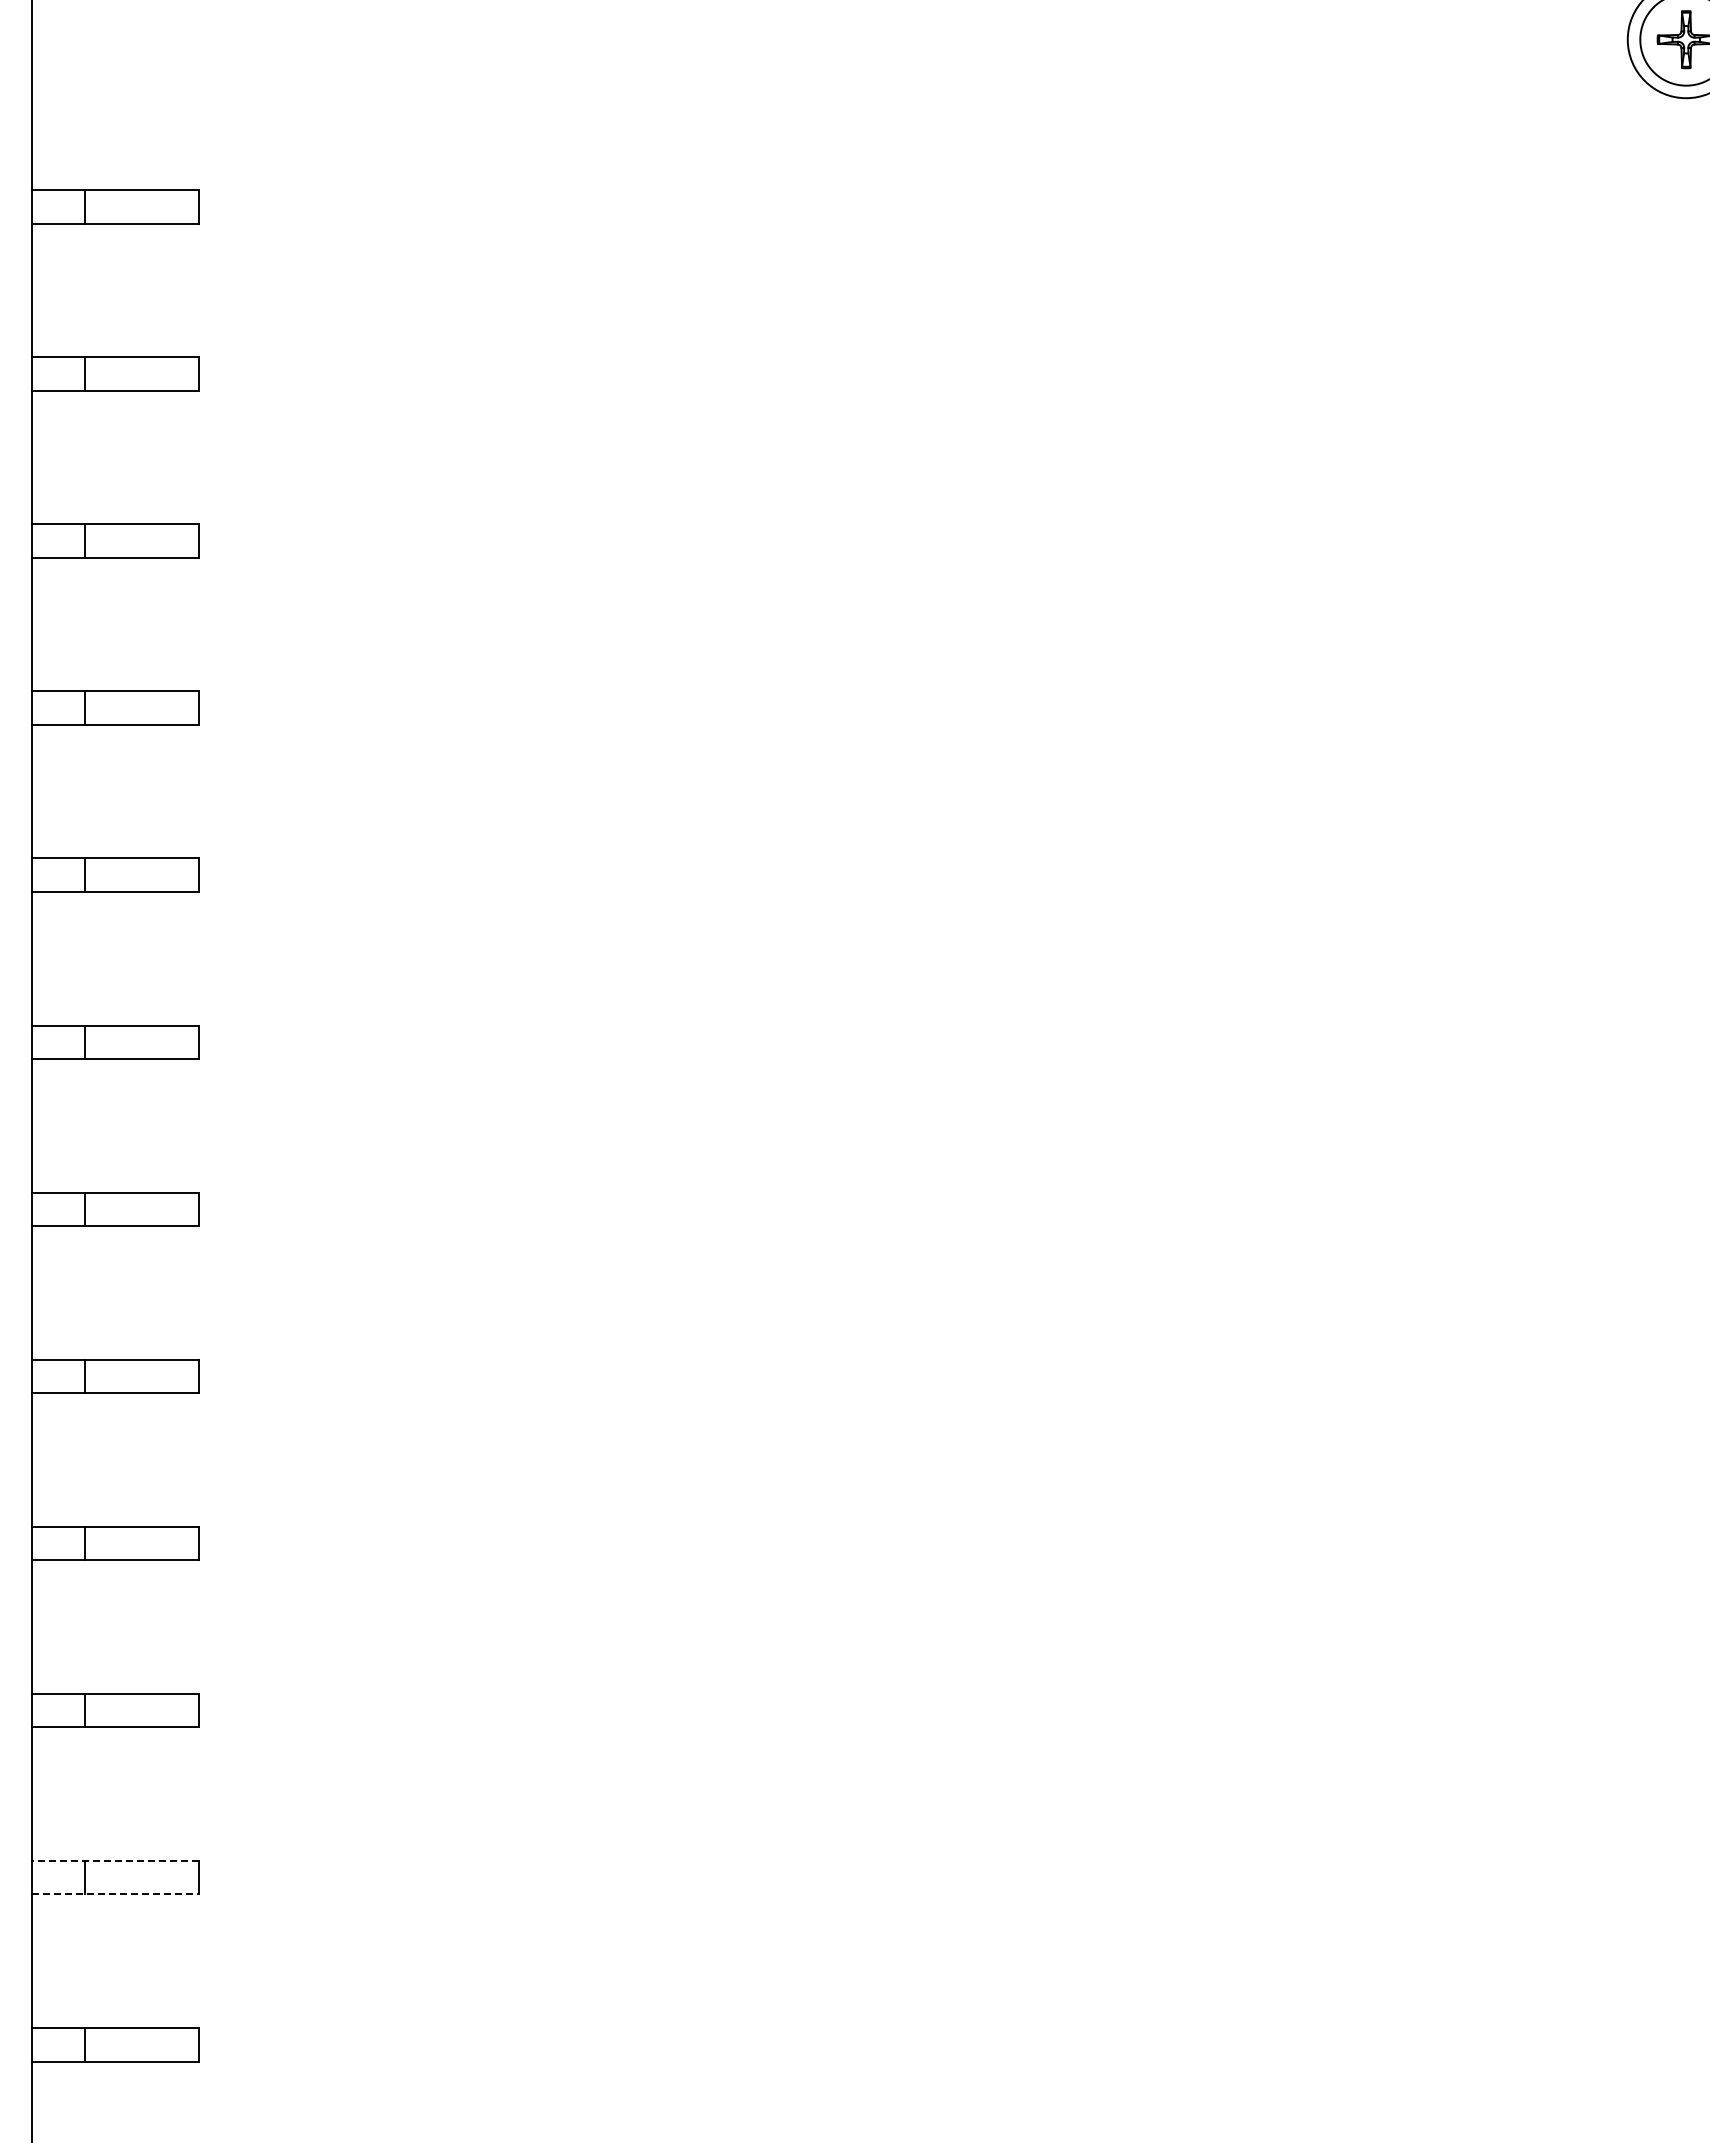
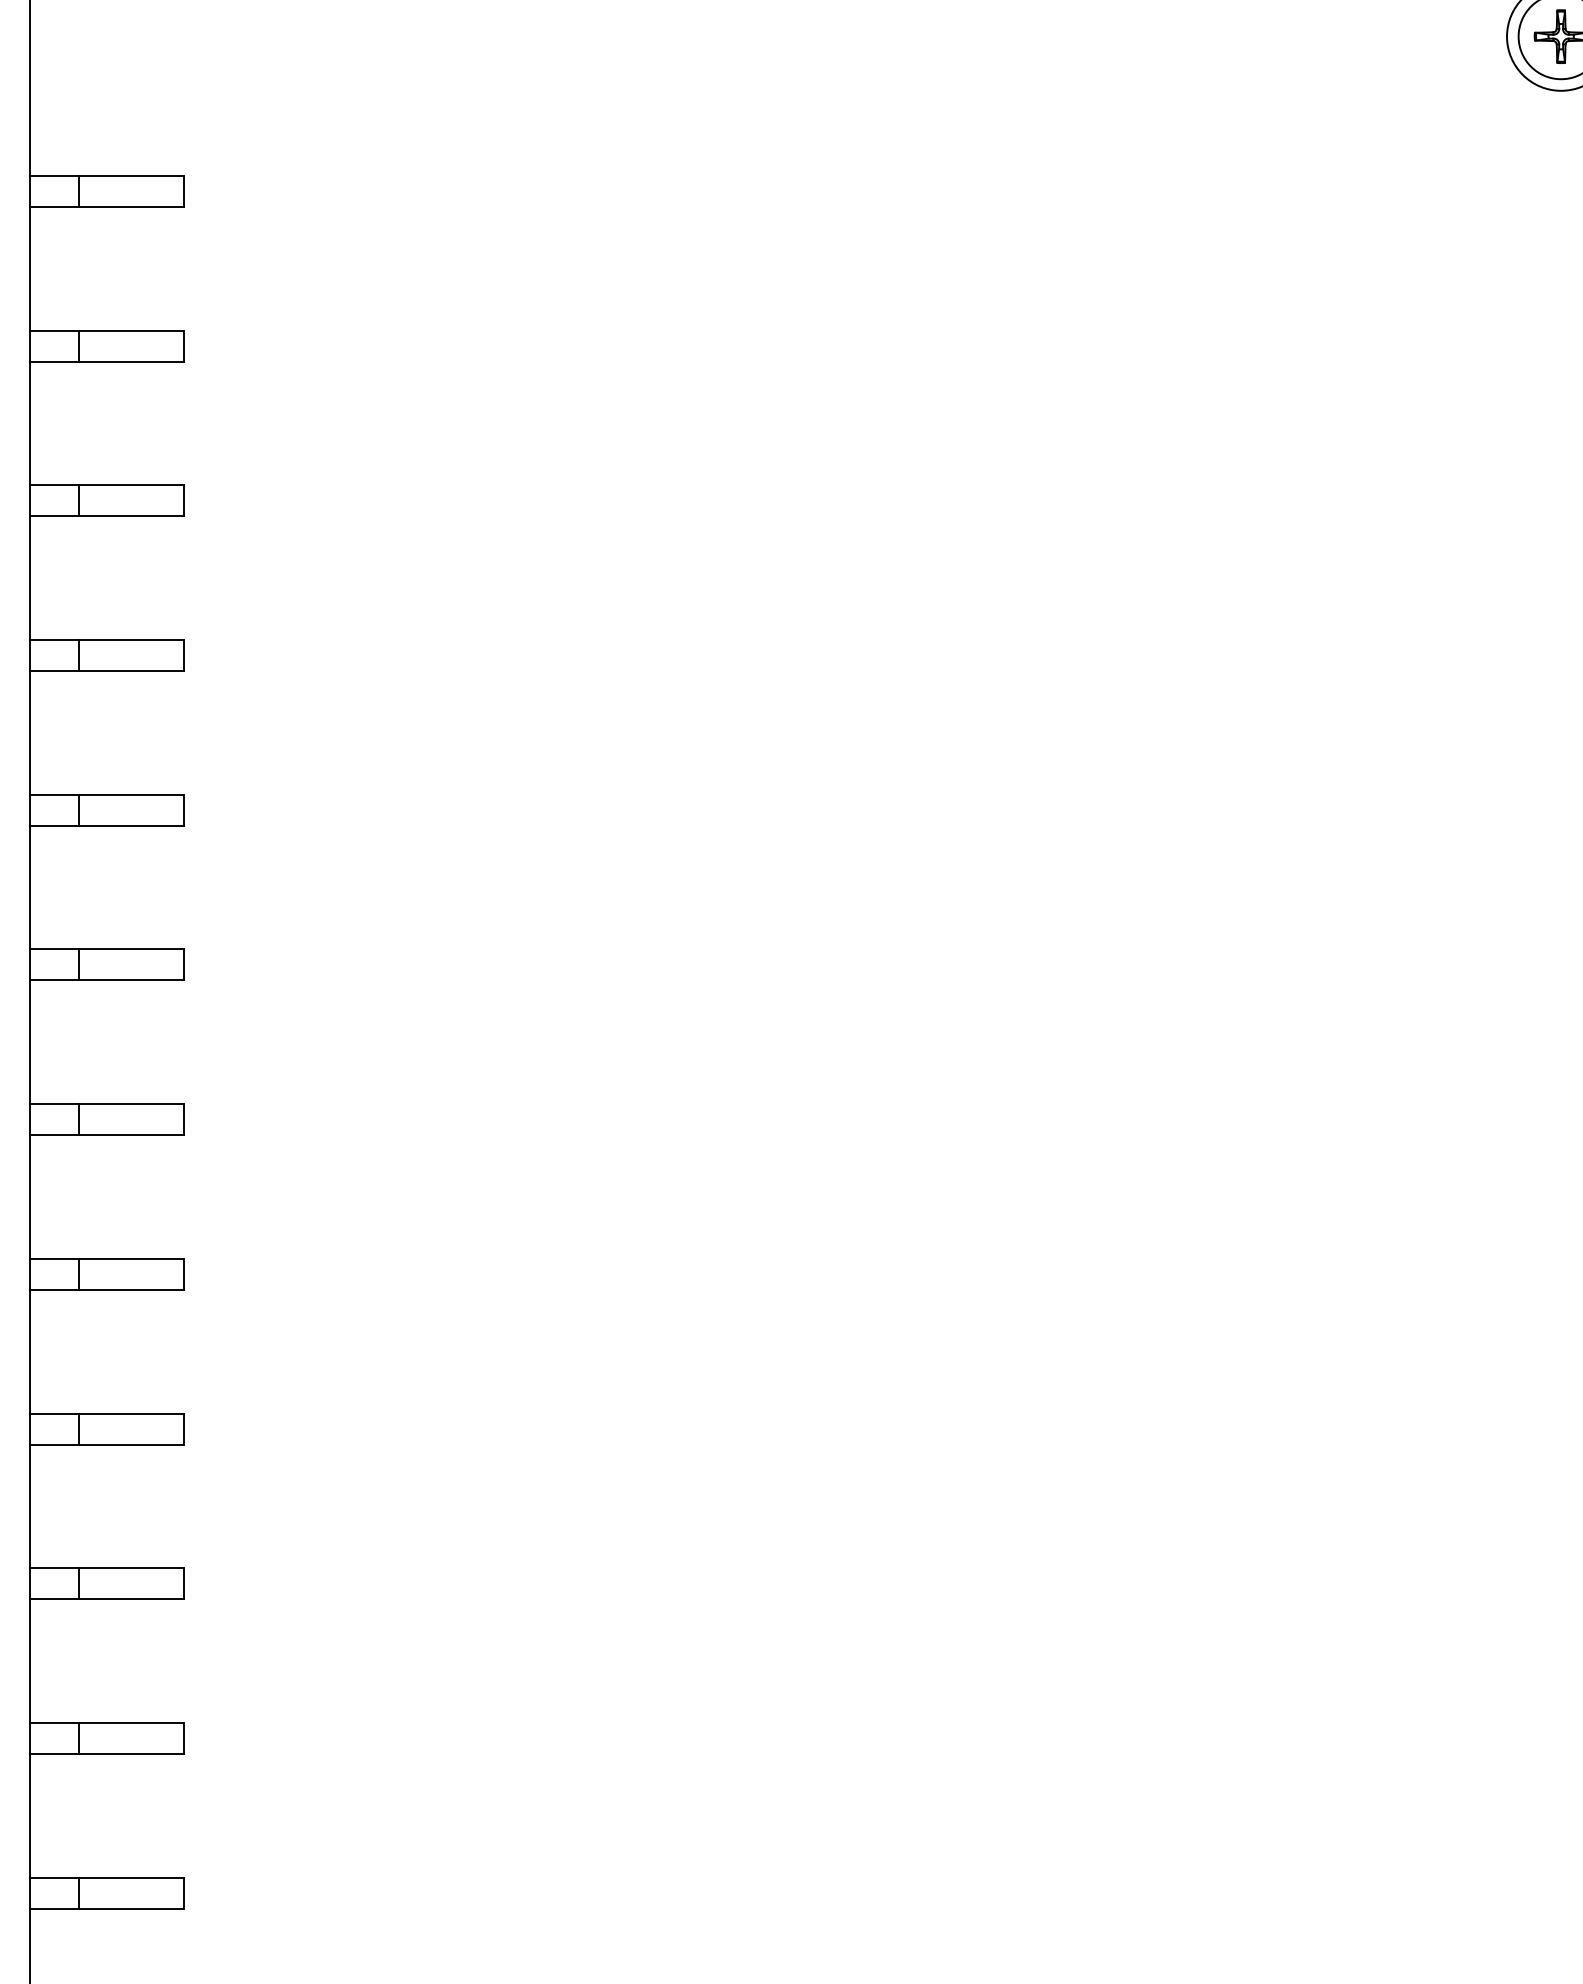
line: (115, 1861) -> (106, 1723), dashed -> solid
line: (115, 1894) -> (106, 1754), dashed -> solid

